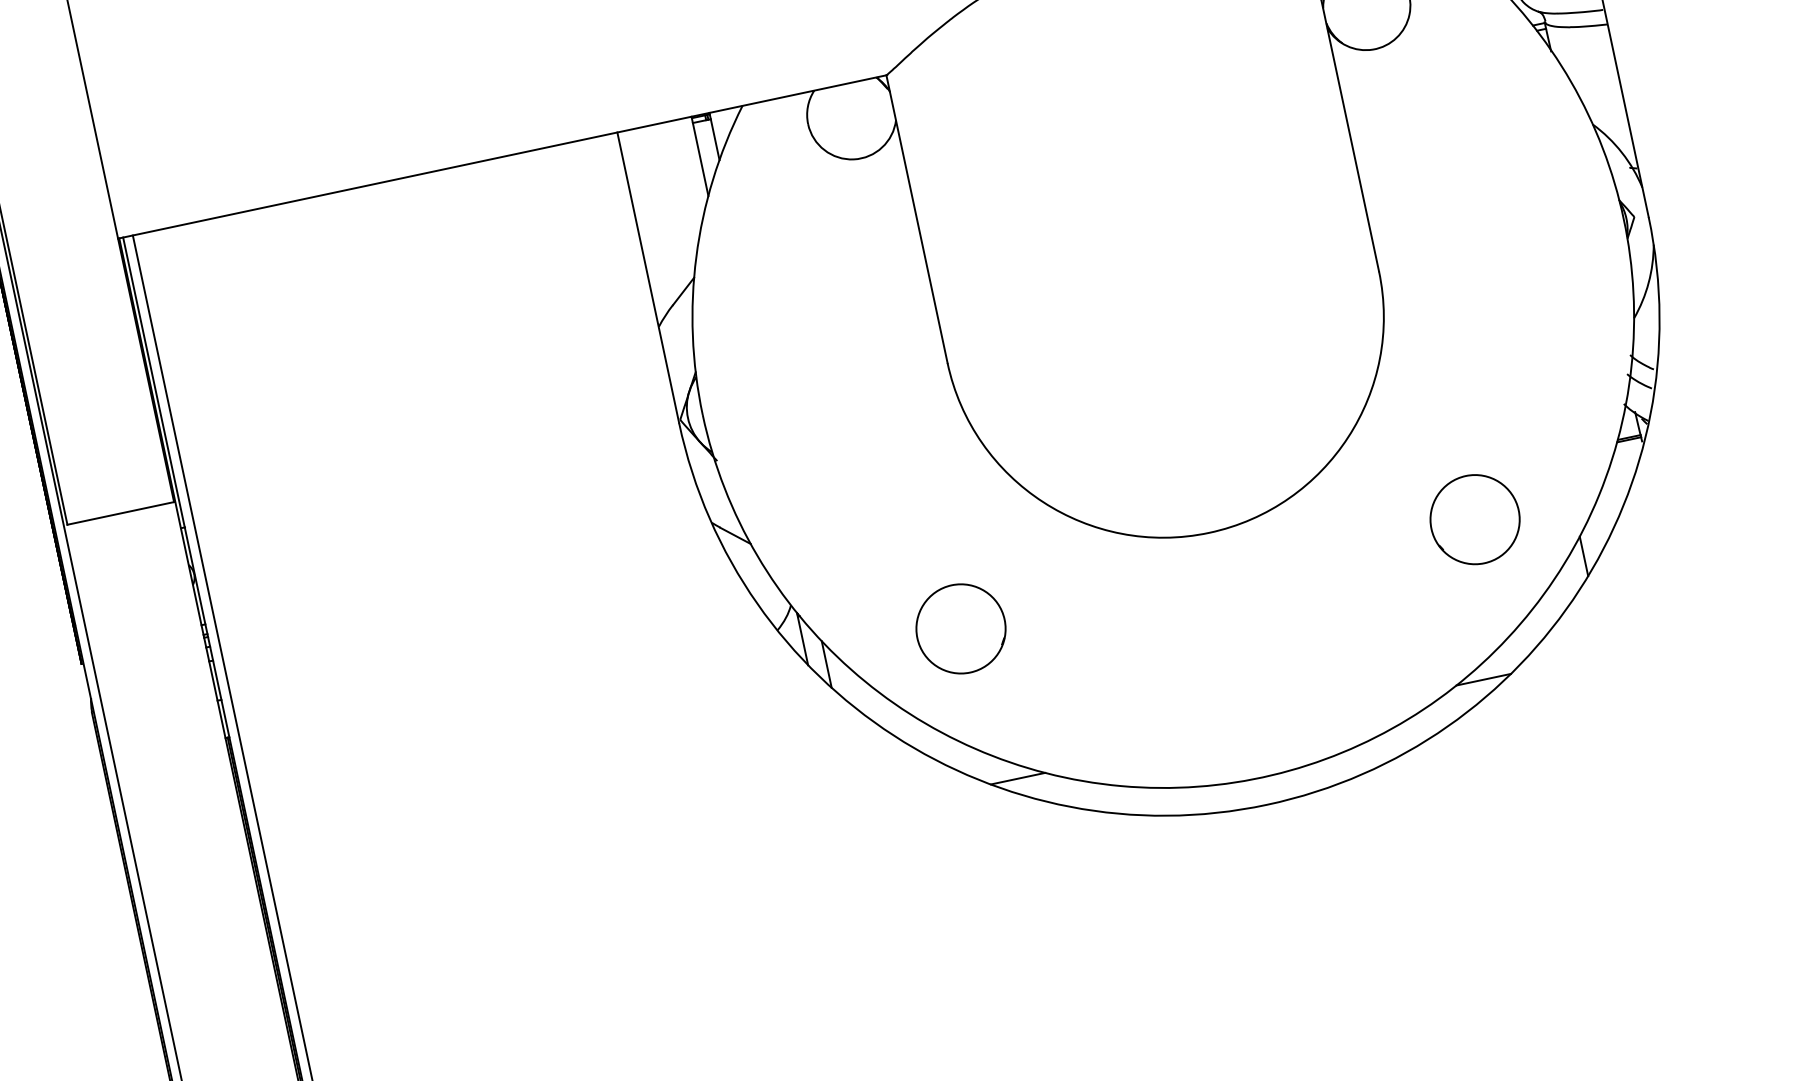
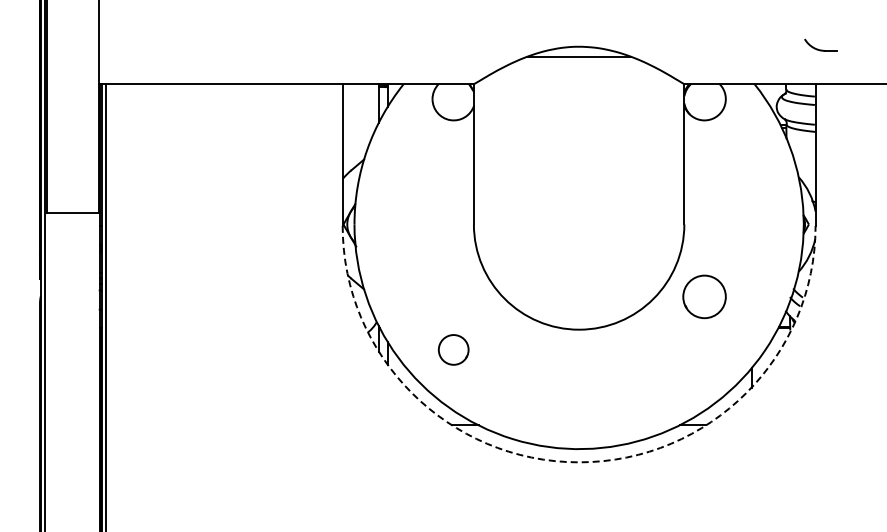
part: (1474, 518) -> (704, 296), moved
part: (960, 628) -> (453, 349), size x0.7
arc: (1267, 804) -> (579, 462), solid -> dashed

